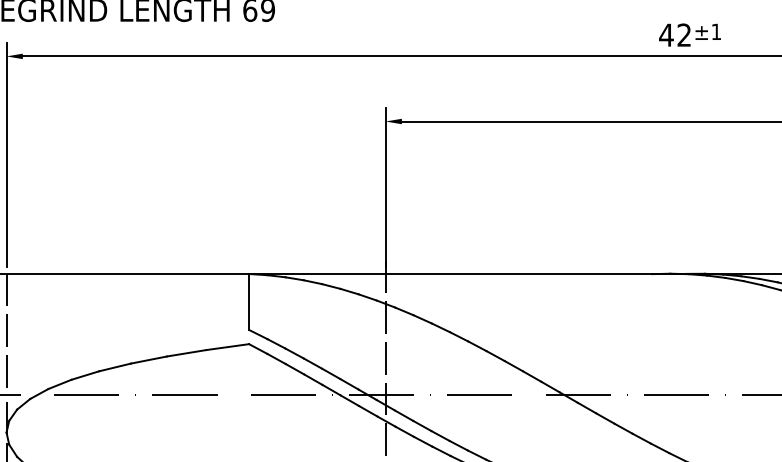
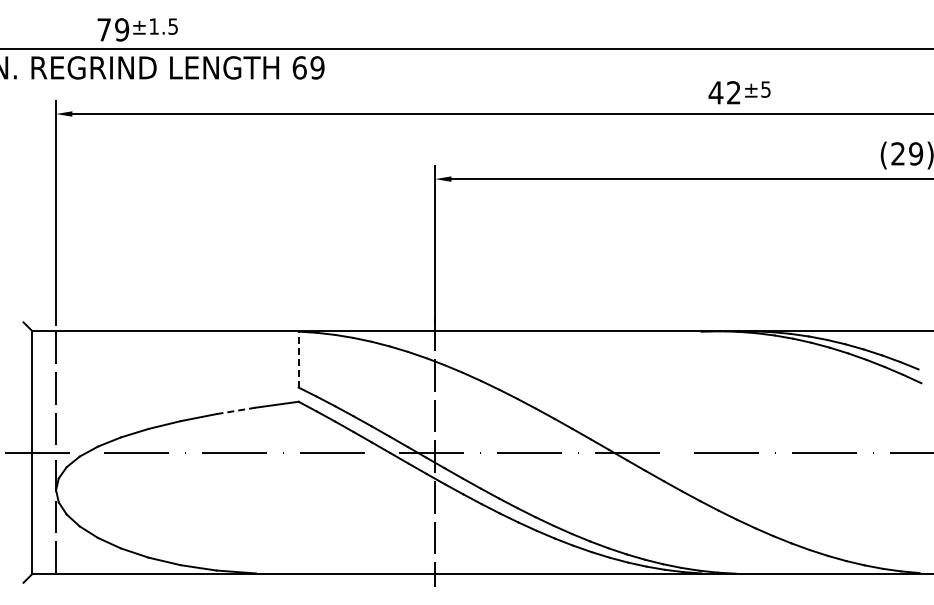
text: (715, 31) -> (765, 89), ±1 -> ±5
line: (248, 301) -> (298, 359), solid -> dashed
line: (186, 352) -> (236, 410), solid -> dashed

